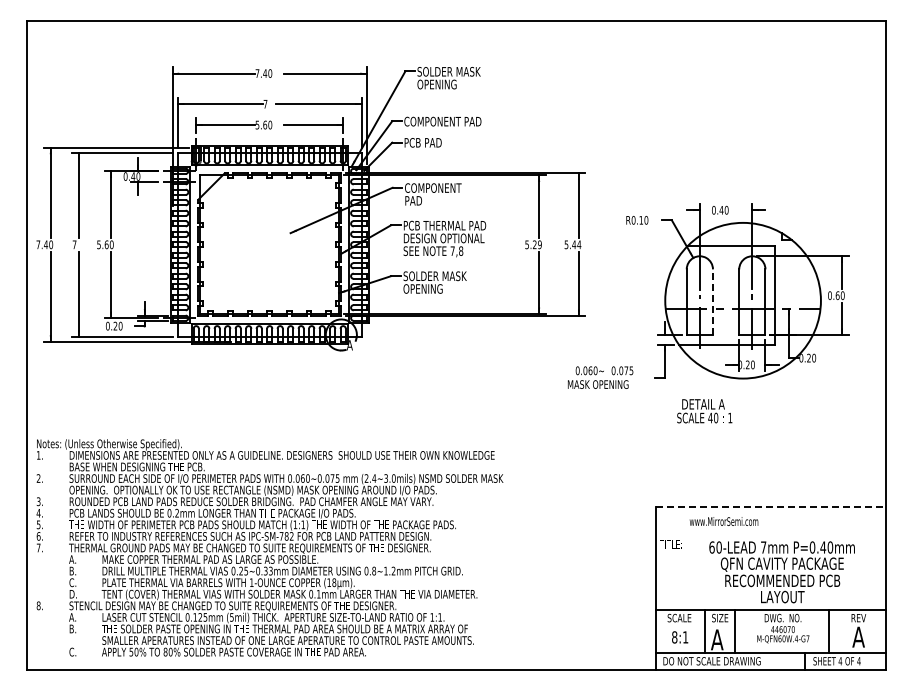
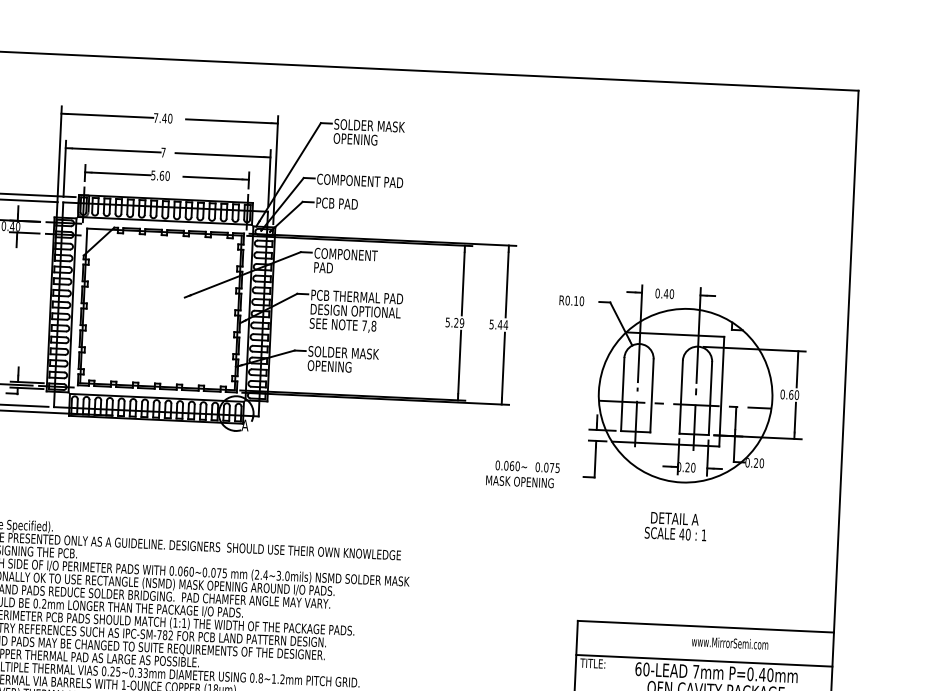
line: (712, 302) -> (651, 396), dashed -> solid
text: (704, 411) -> (675, 526), moved
line: (770, 506) -> (705, 626), dashed -> solid
text: (723, 521) -> (729, 643), moved
line: (770, 537) -> (704, 660), added

